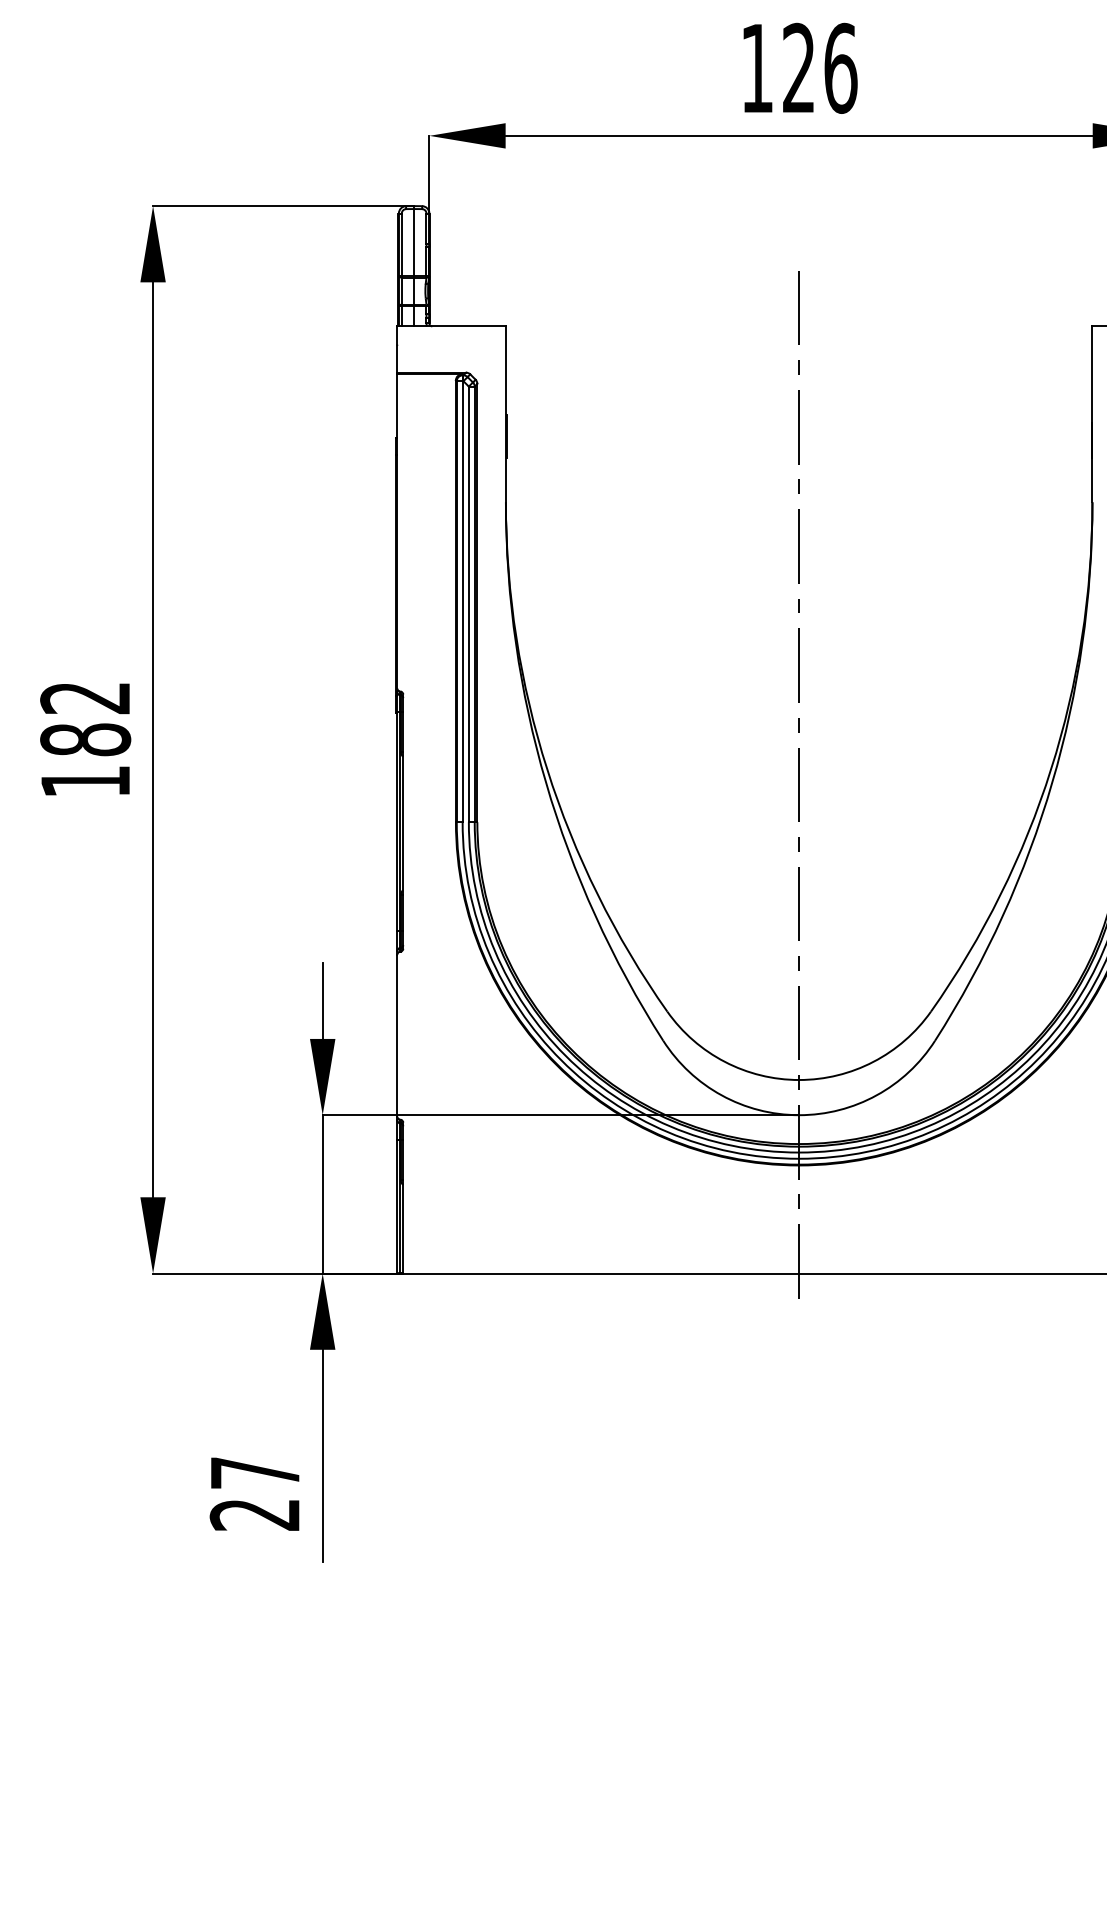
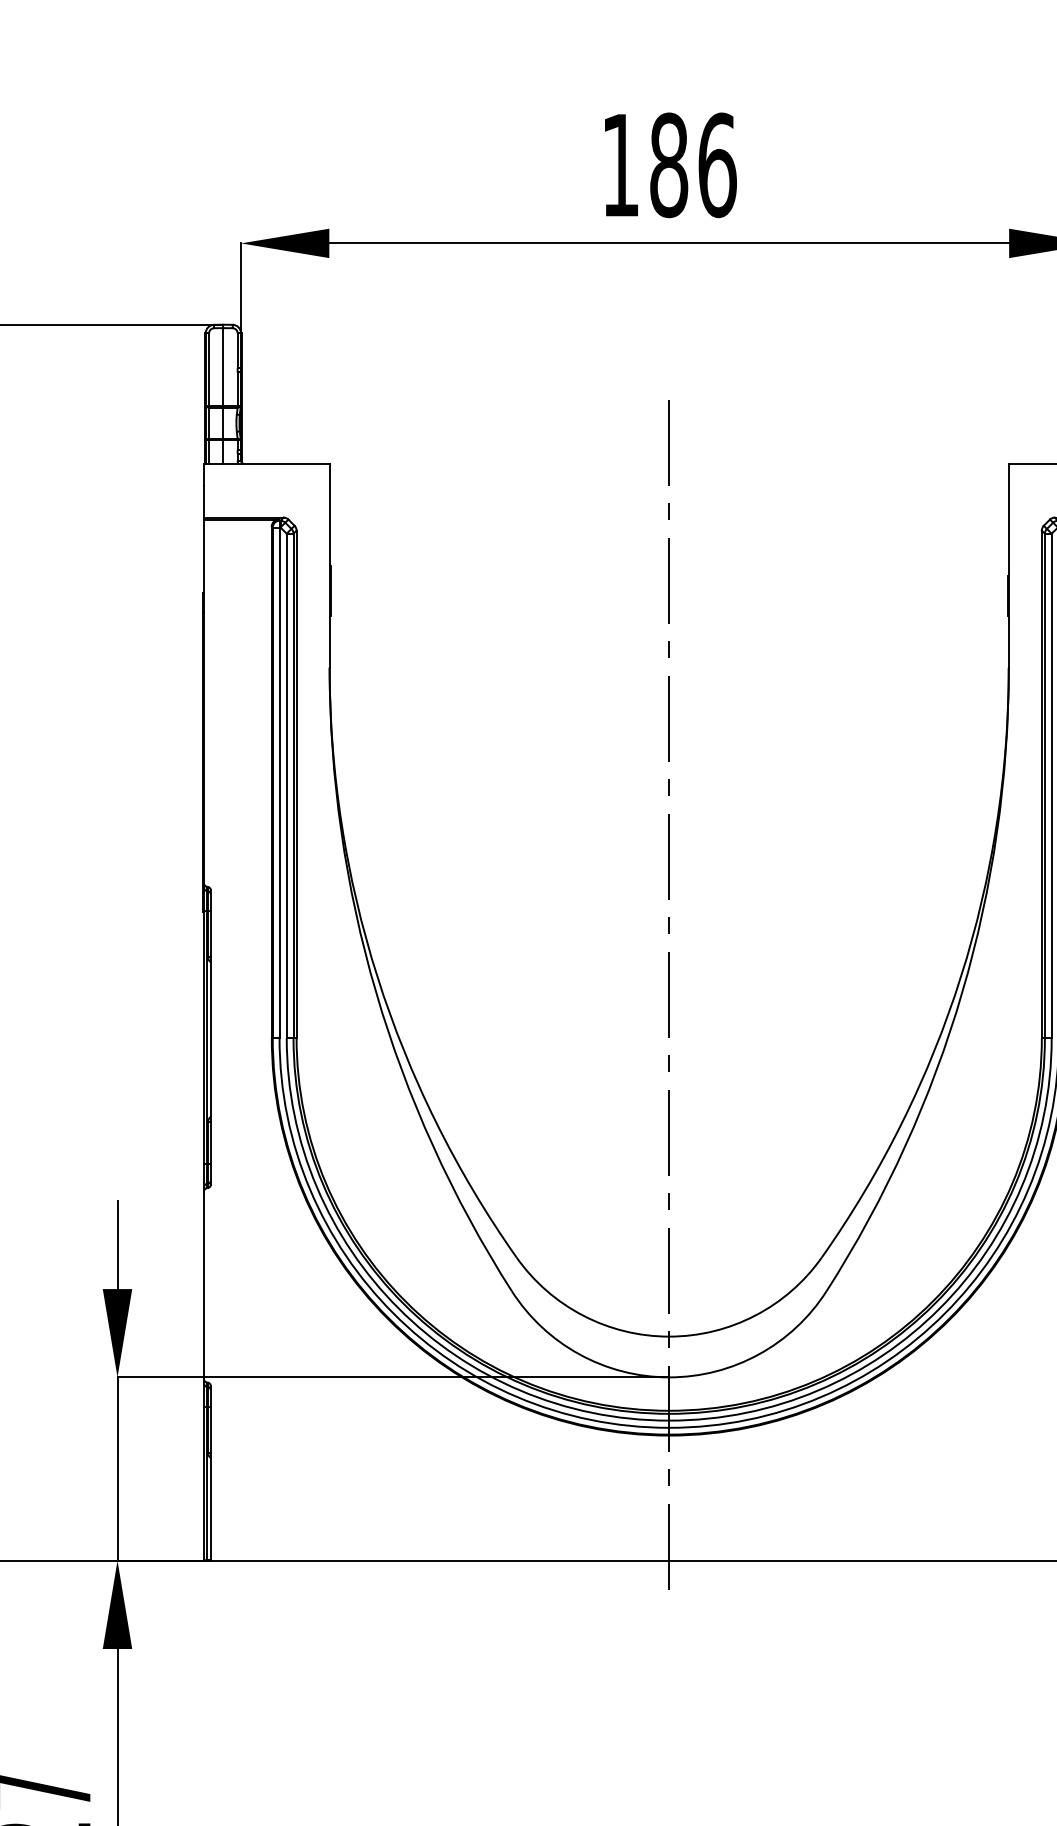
text: (798, 67) -> (668, 164), 126 -> 186

